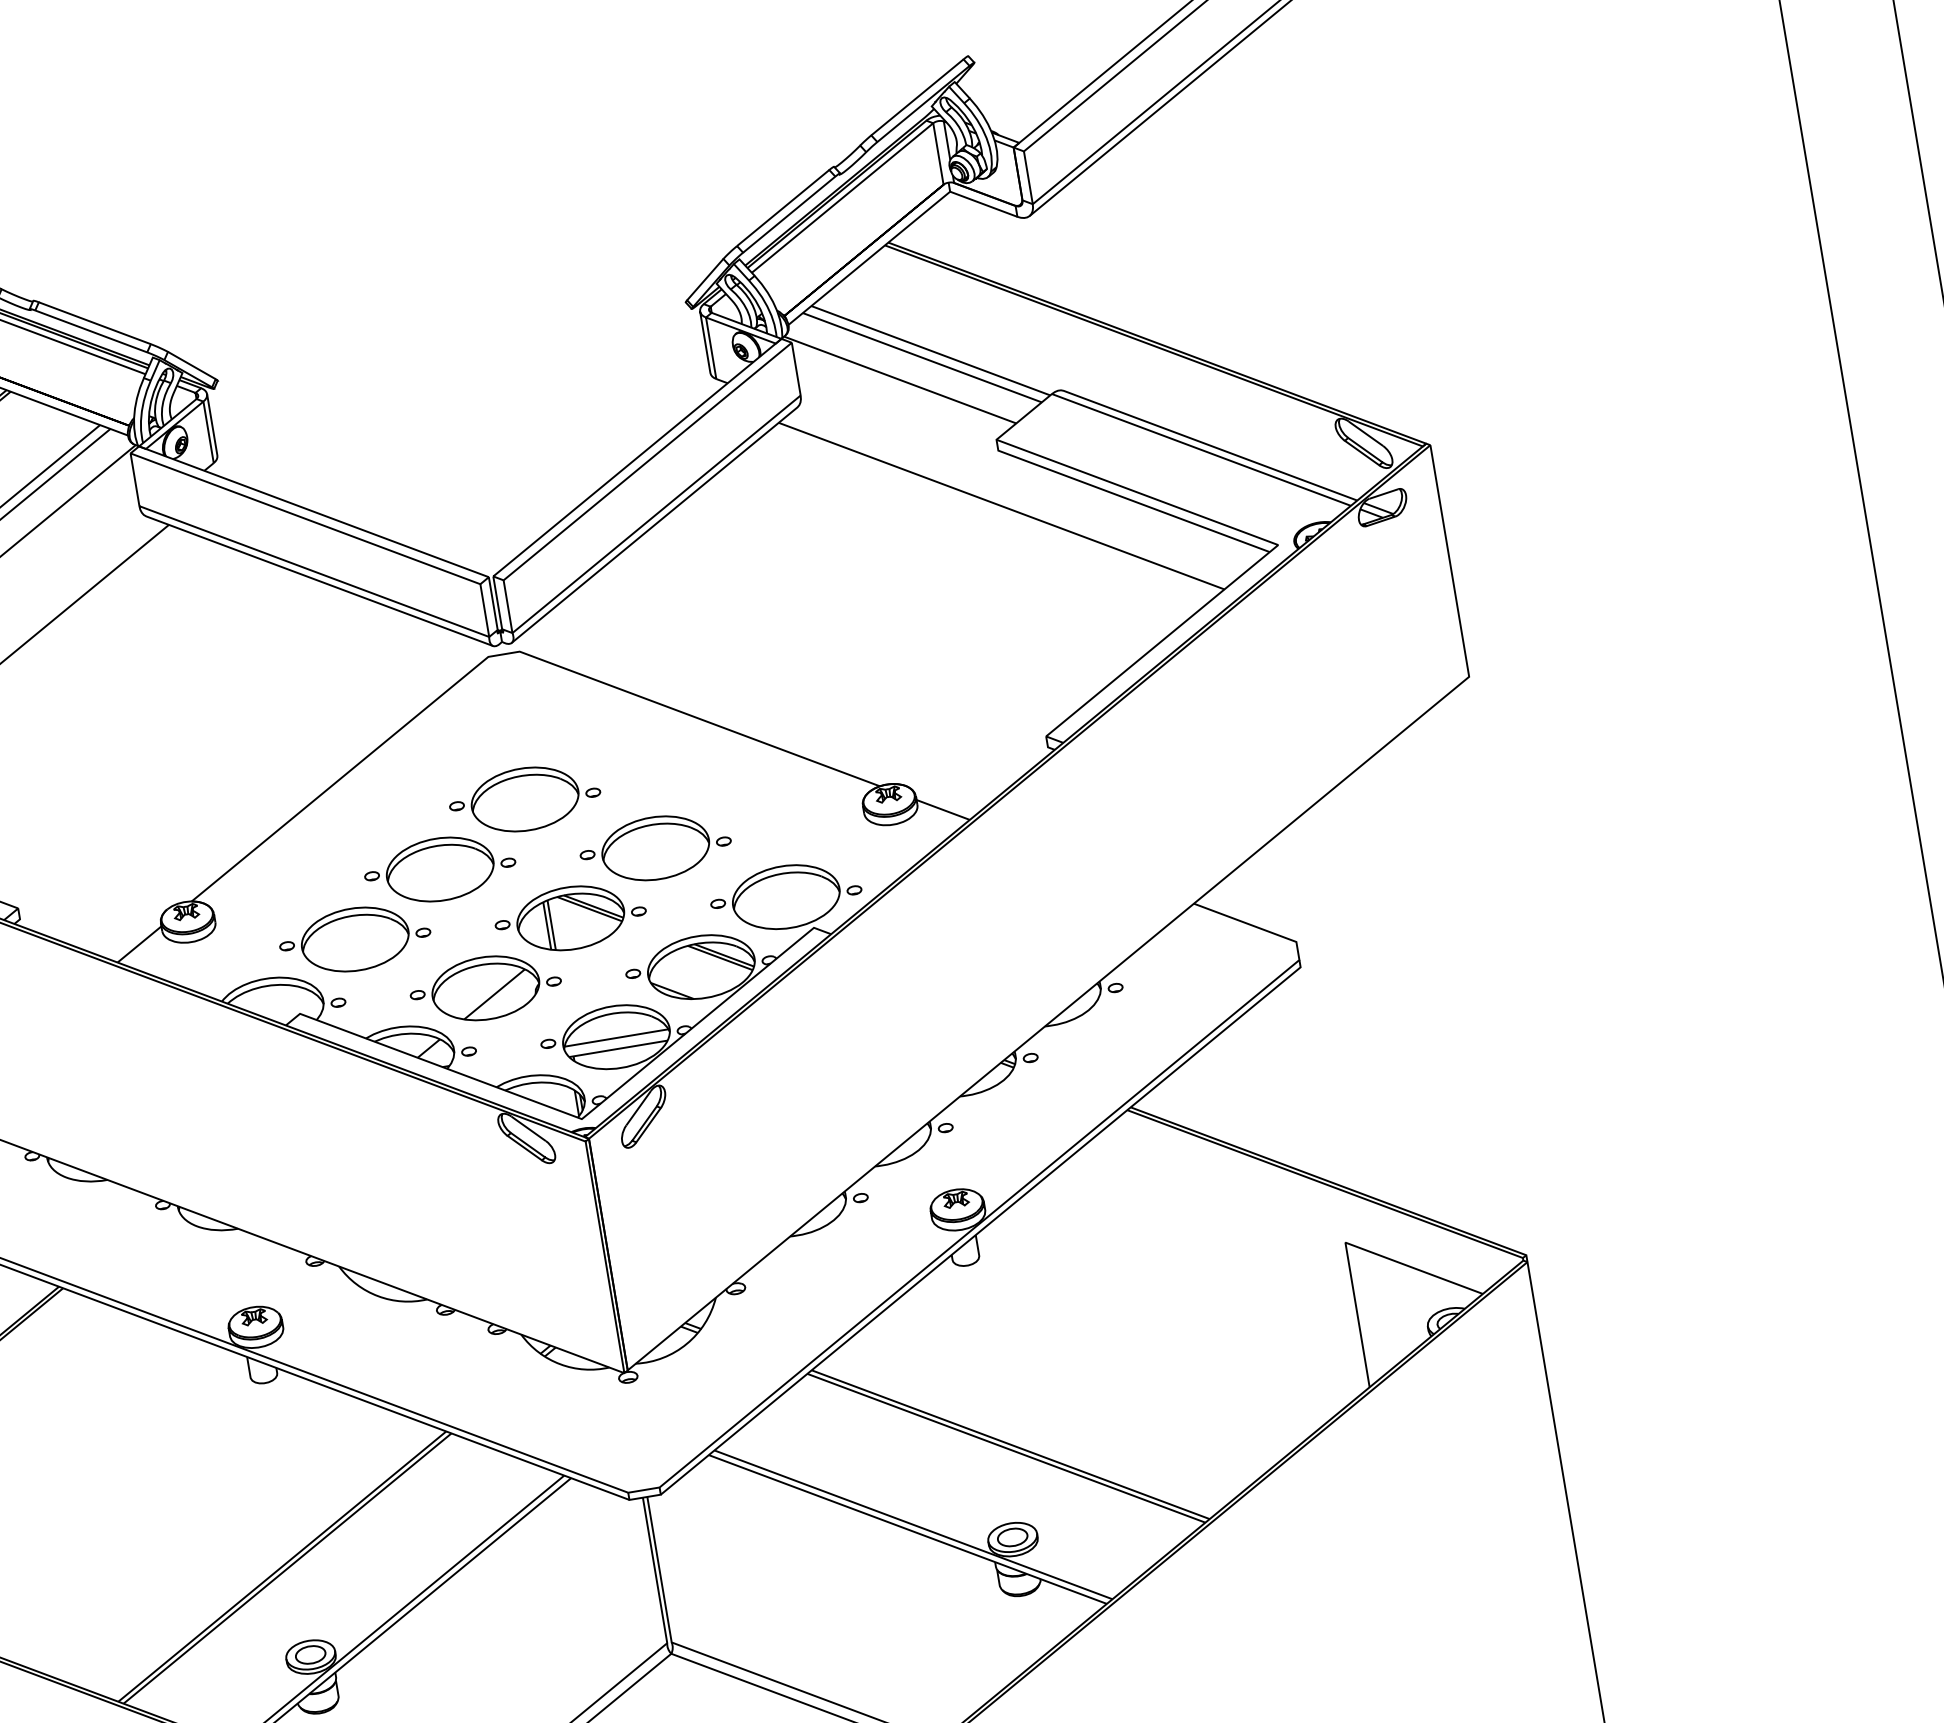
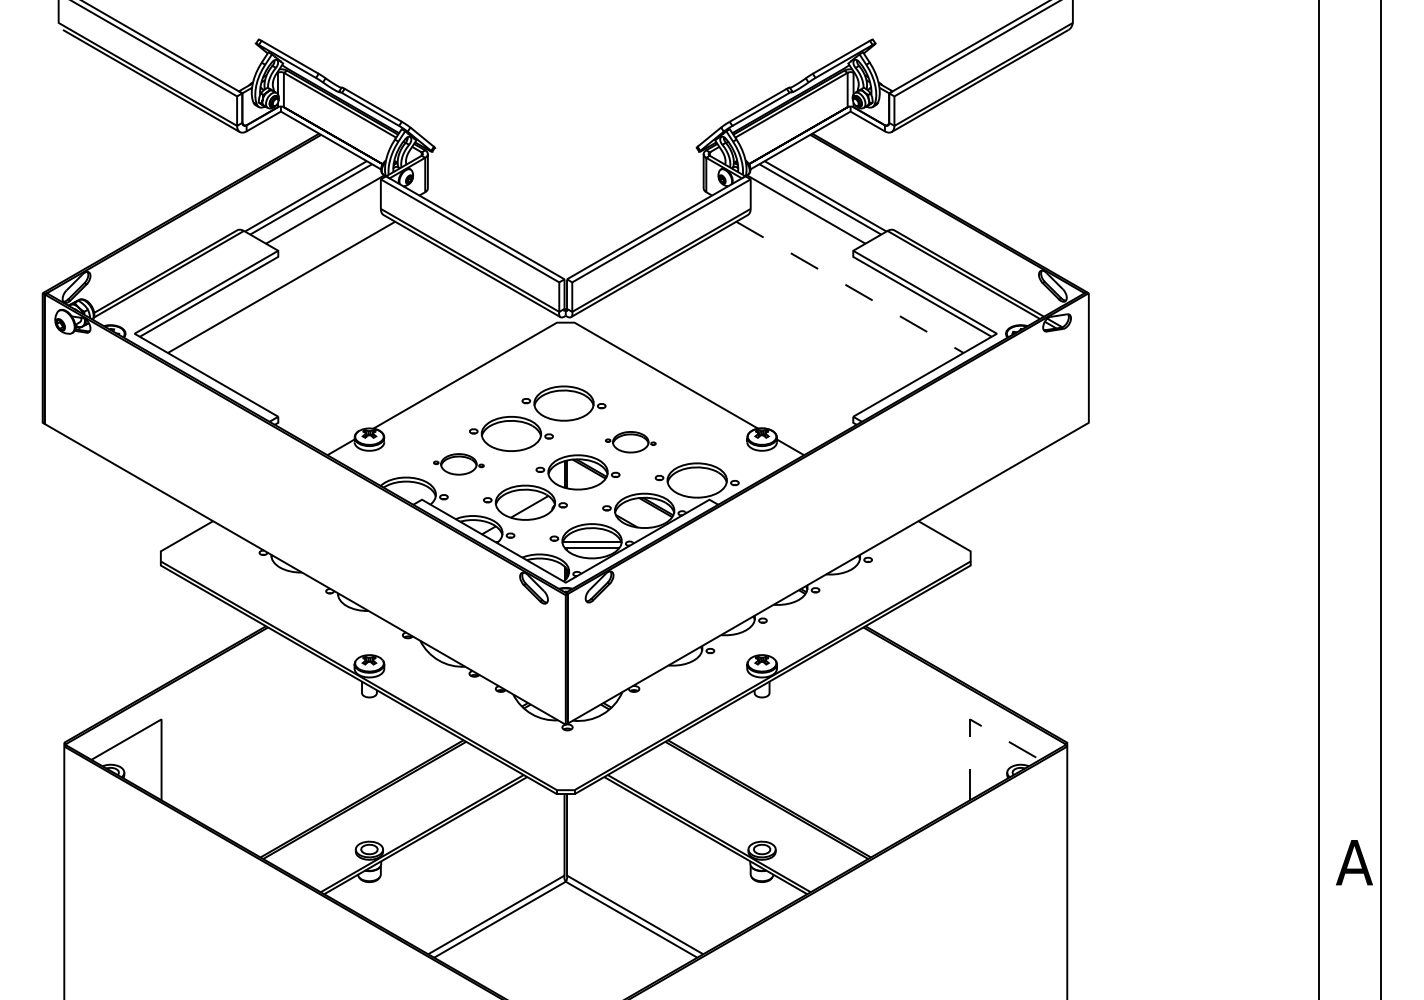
line: (1002, 506) -> (850, 287), solid -> dashed
part: (655, 849) -> (630, 442), size x0.6
part: (354, 939) -> (458, 464), size x0.6
line: (1344, 1242) -> (969, 719), solid -> dashed

